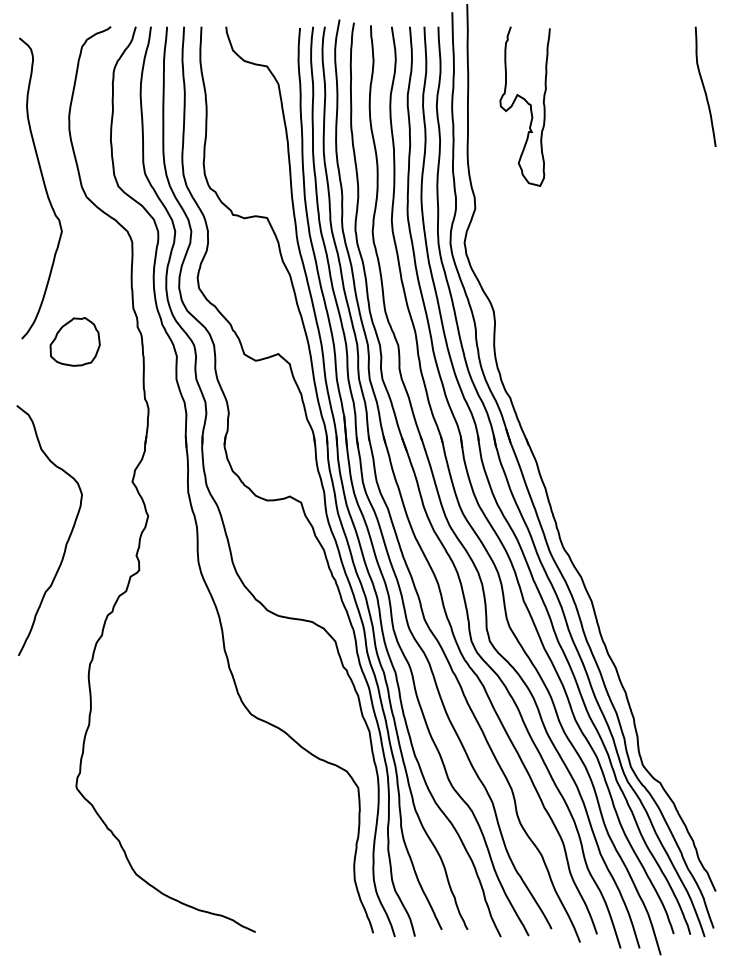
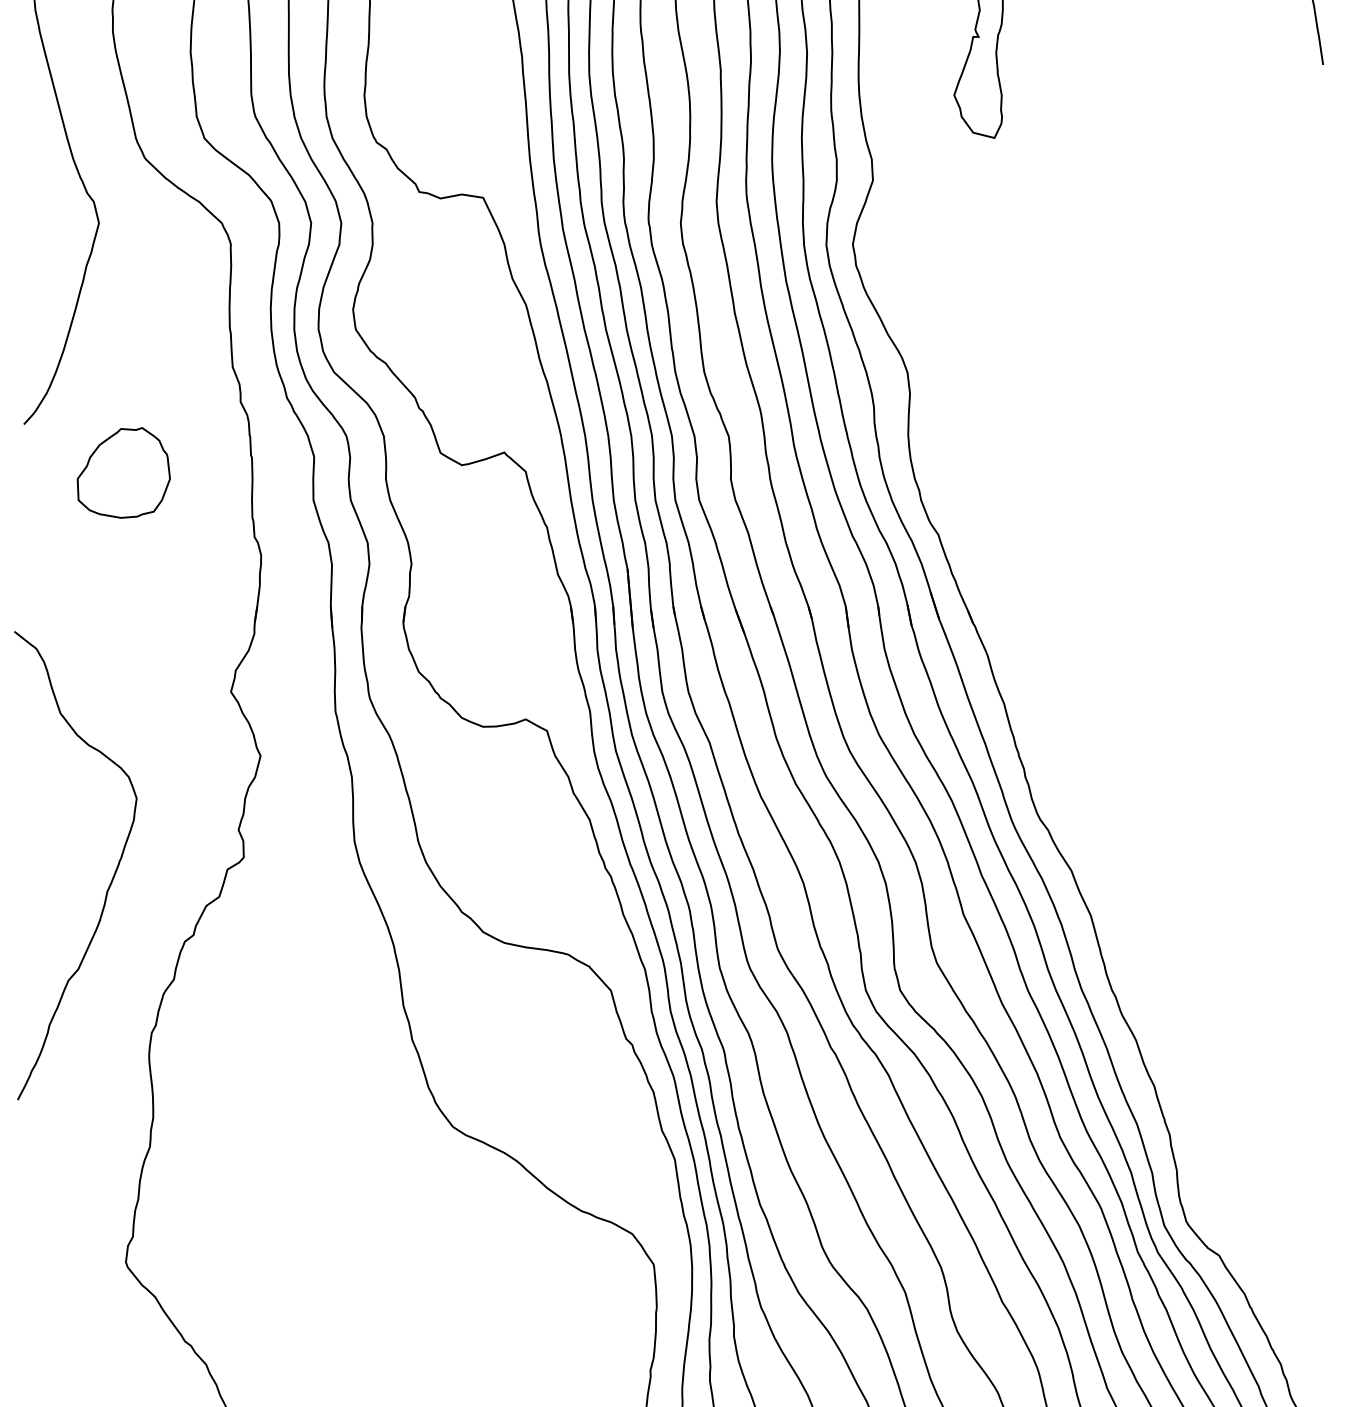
part: (74, 341) -> (122, 472), moved
curve: (68, 536) -> (111, 876), moved

